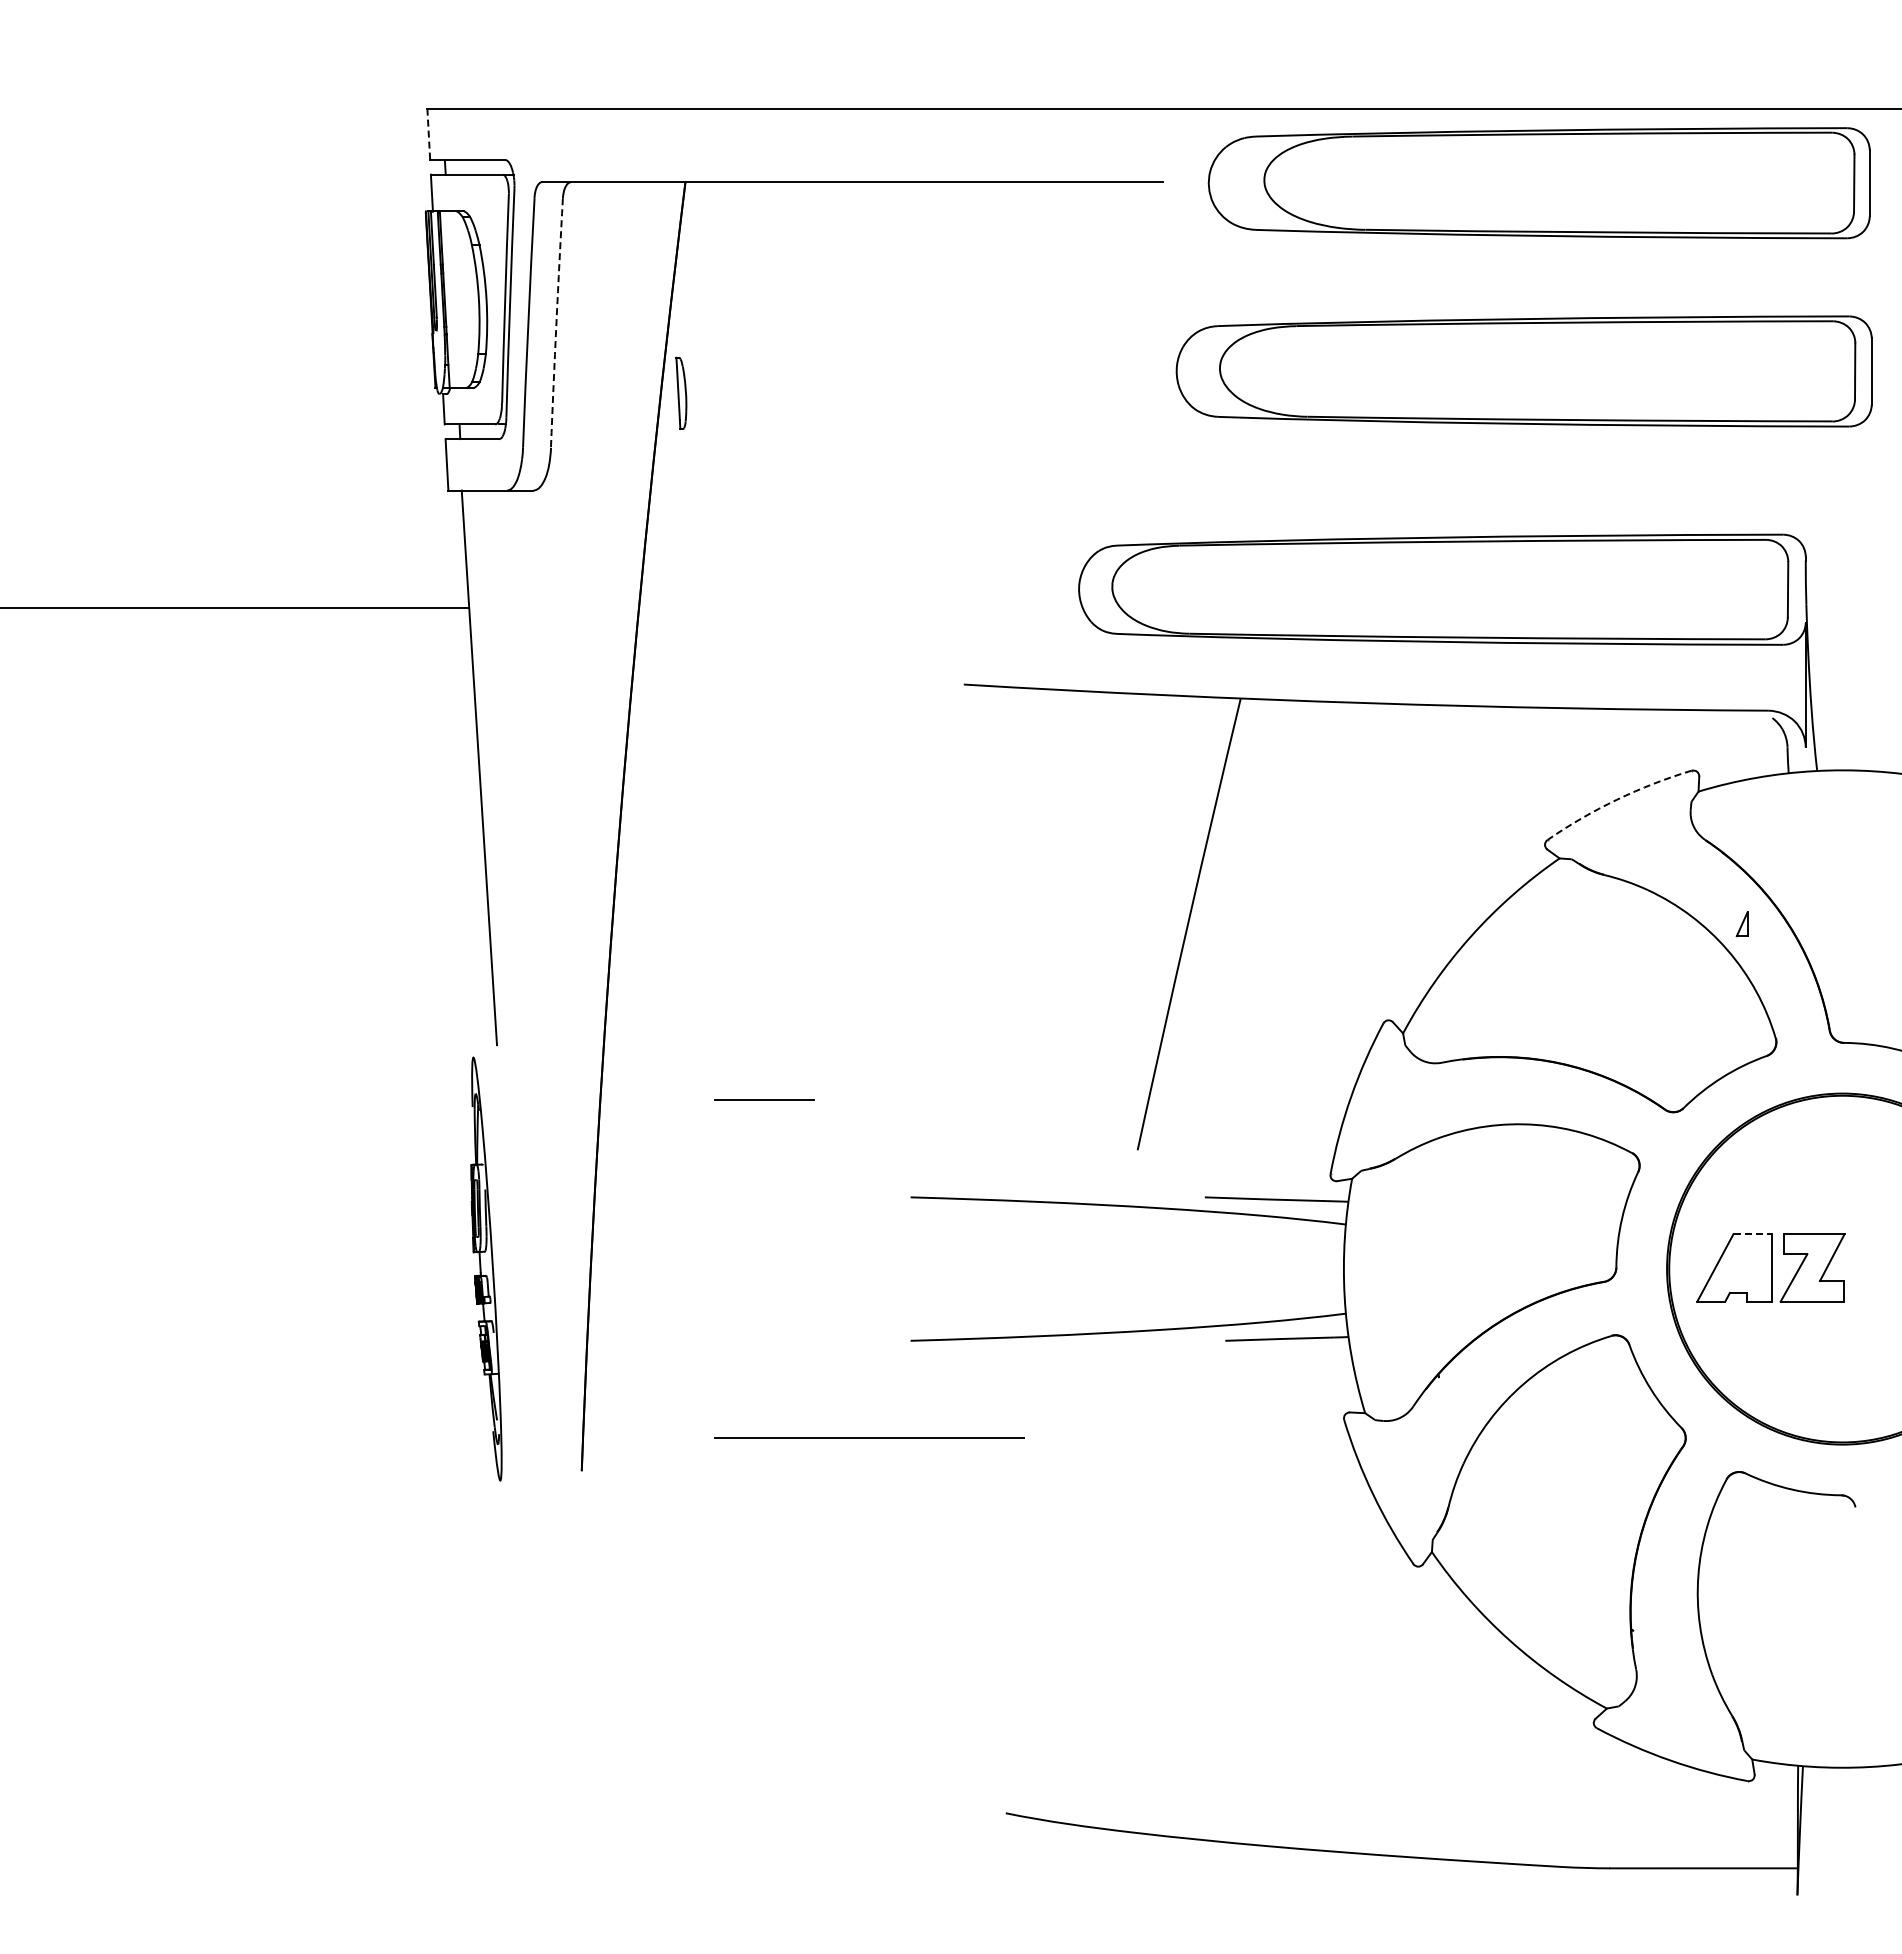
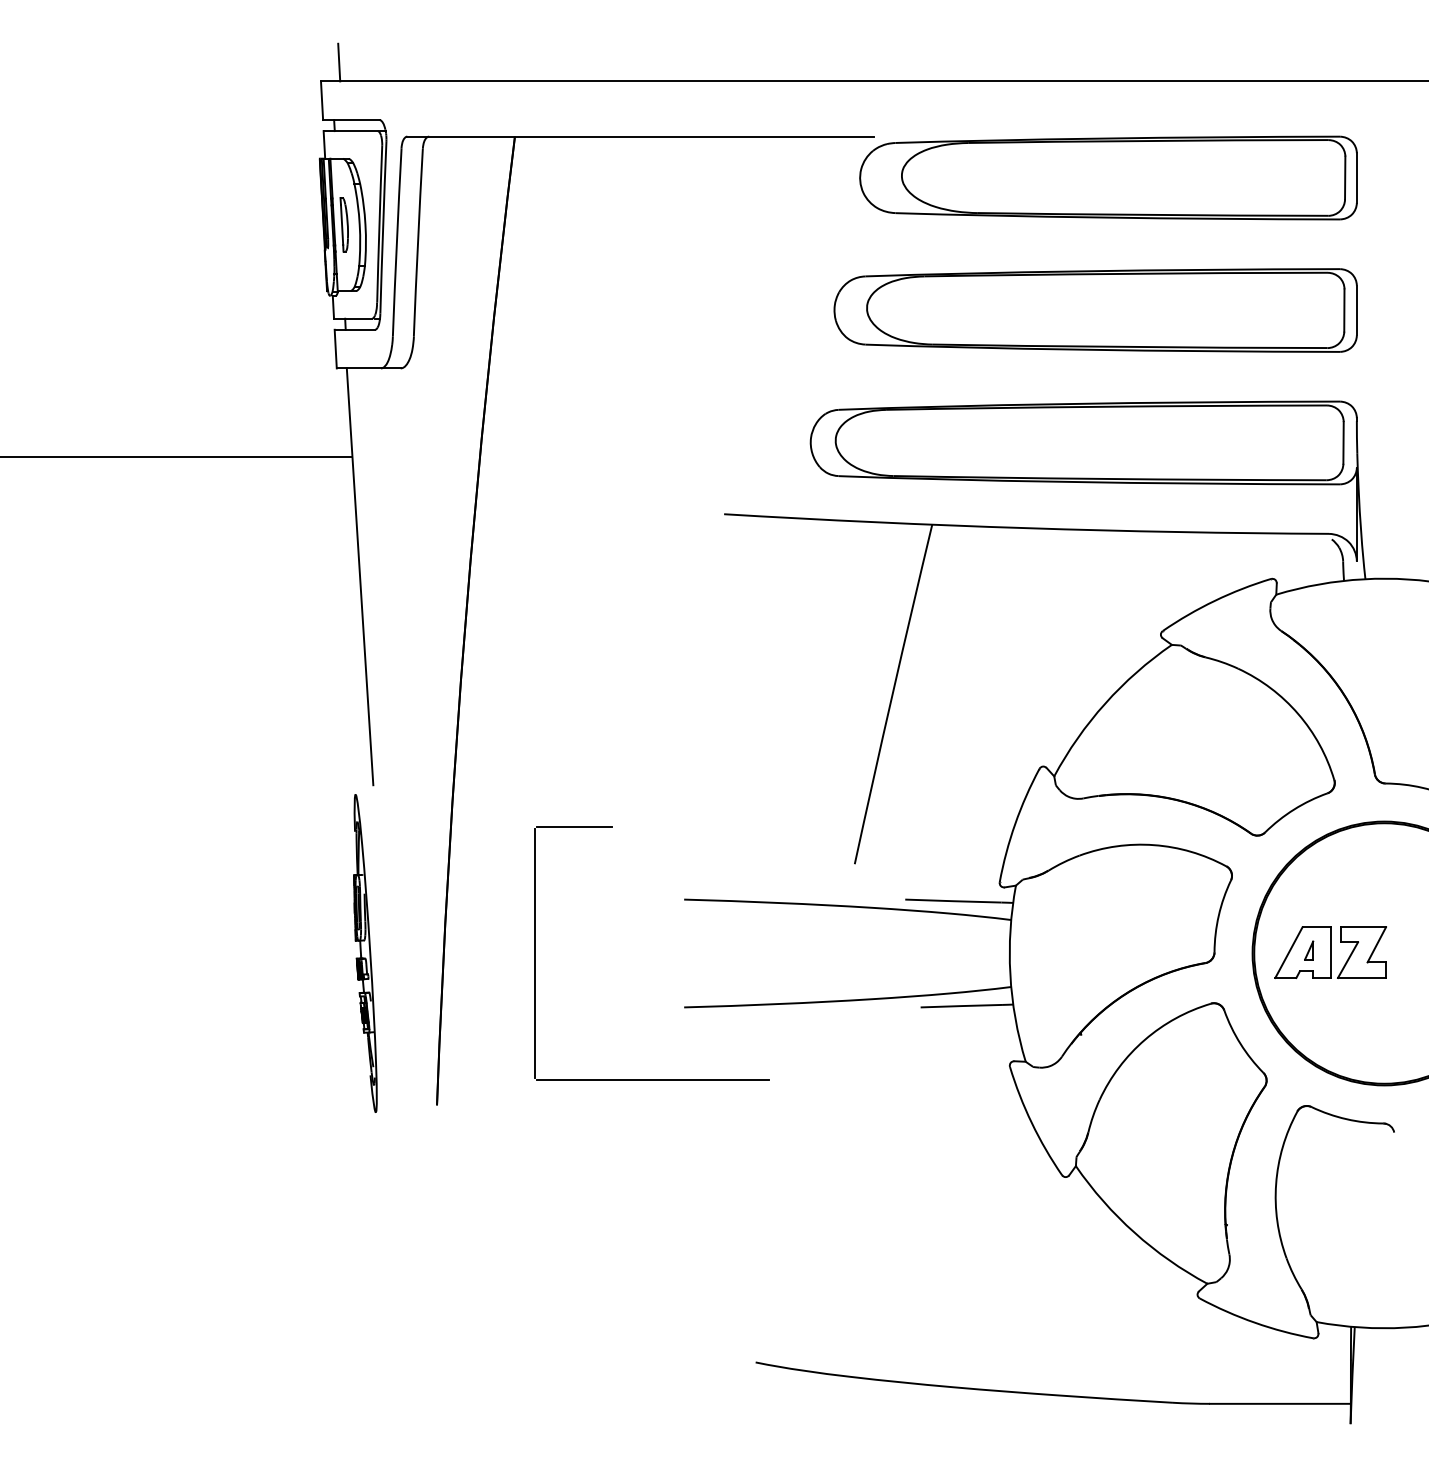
line: (451, 83) -> (339, 62), added
line: (428, 134) -> (321, 100), dashed -> solid
part: (1538, 183) -> (1107, 178), moved
arc: (556, 323) -> (418, 242), dashed -> solid
part: (1523, 371) -> (1095, 310), moved
part: (681, 392) -> (344, 224), moved
arc: (1616, 799) -> (1214, 600), dashed -> solid
part: (1741, 924) -> (1308, 950), moved
line: (1753, 1234) -> (1317, 927), dashed -> solid
line: (711, 1268) -> (534, 953), added

